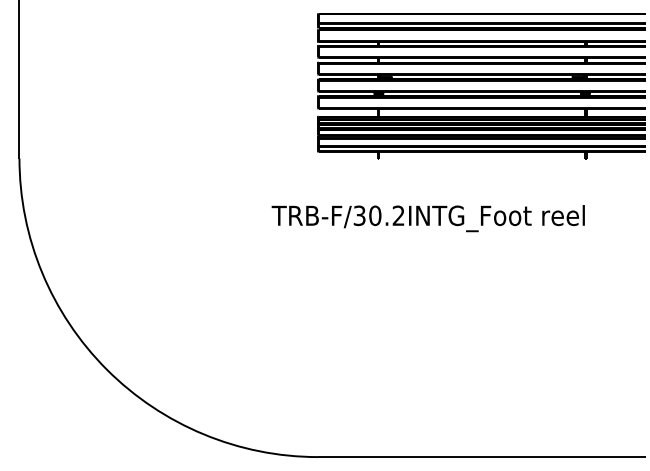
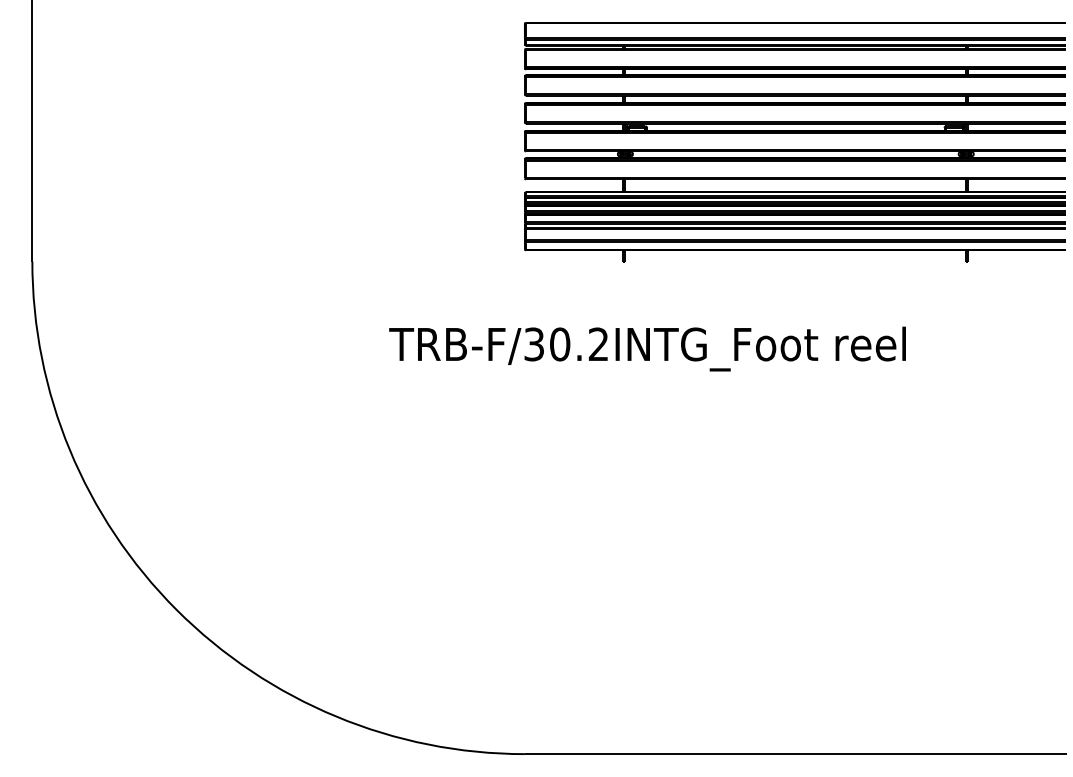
text: (427, 218) -> (646, 348), moved

